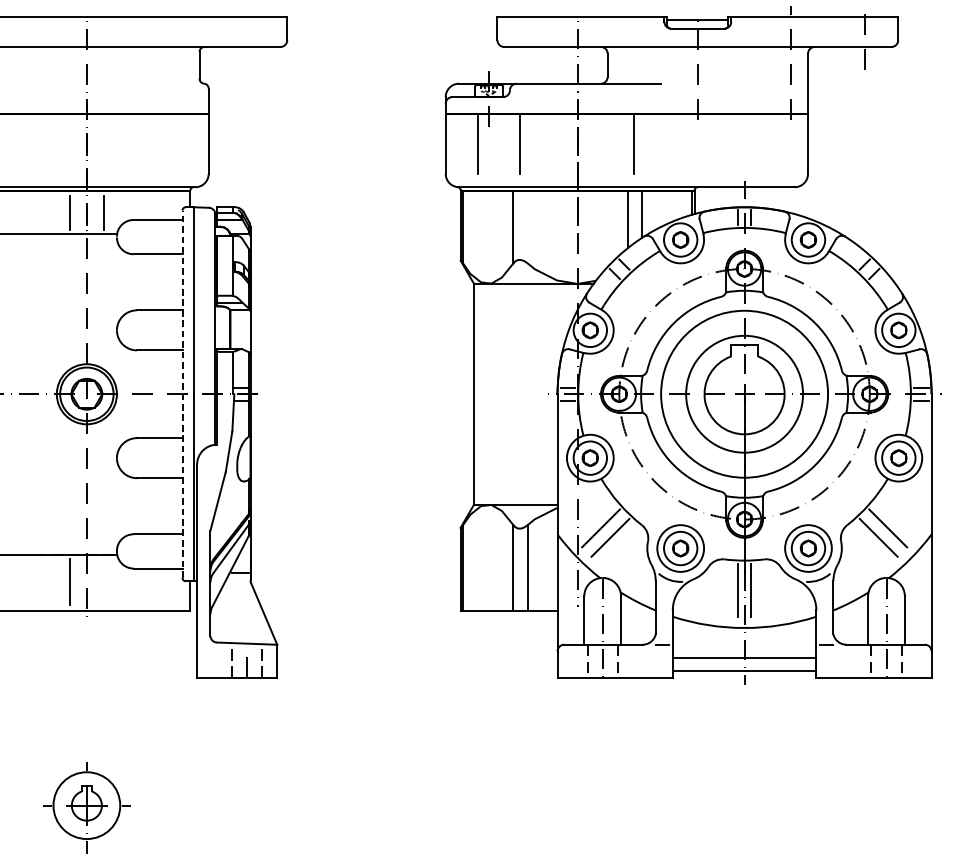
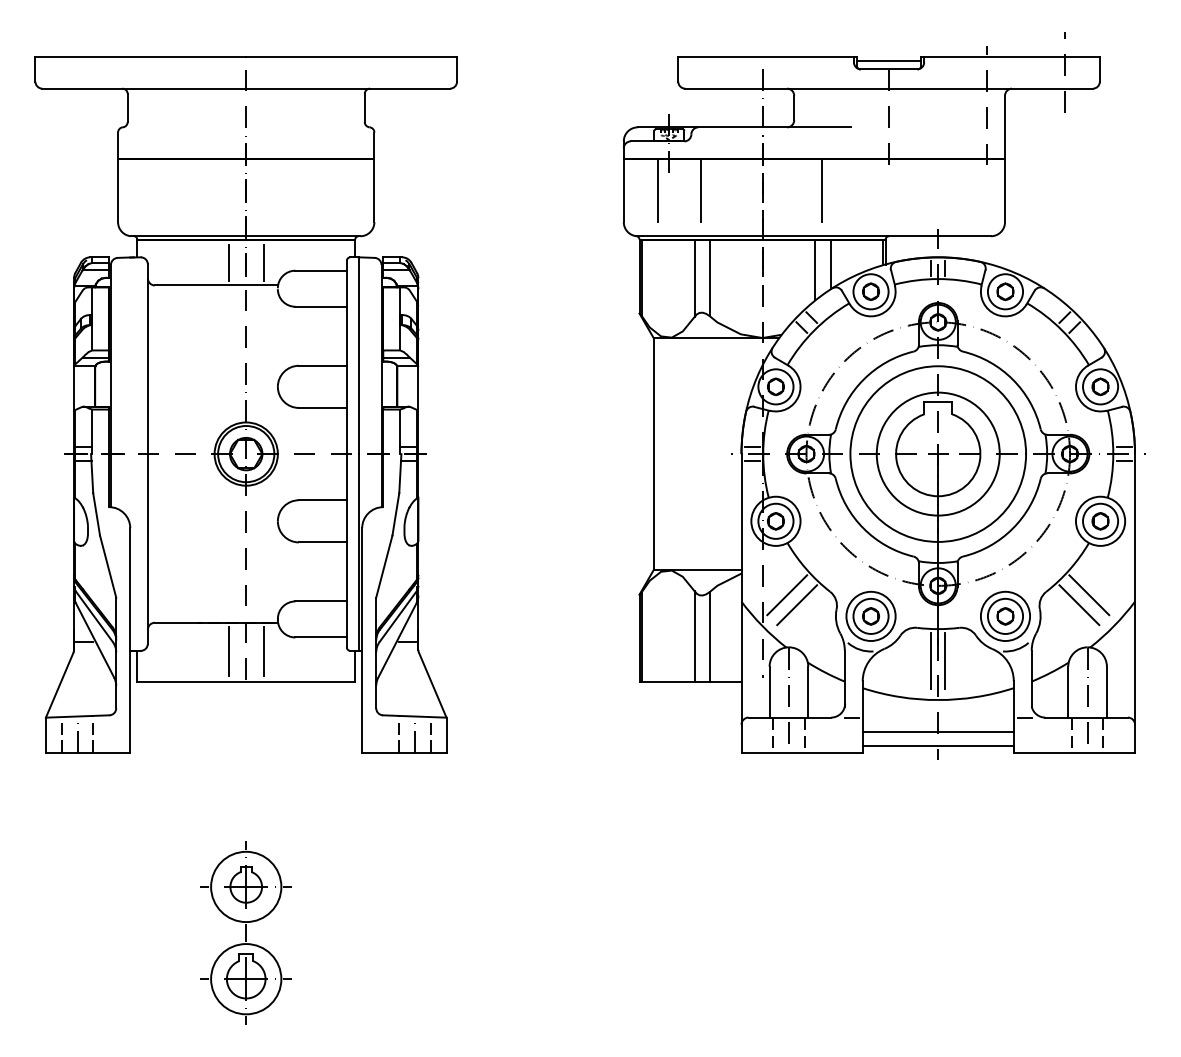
line: (527, 226) -> (709, 277), added
line: (182, 393) -> (346, 453), dashed -> solid
line: (103, 581) -> (263, 651), added

